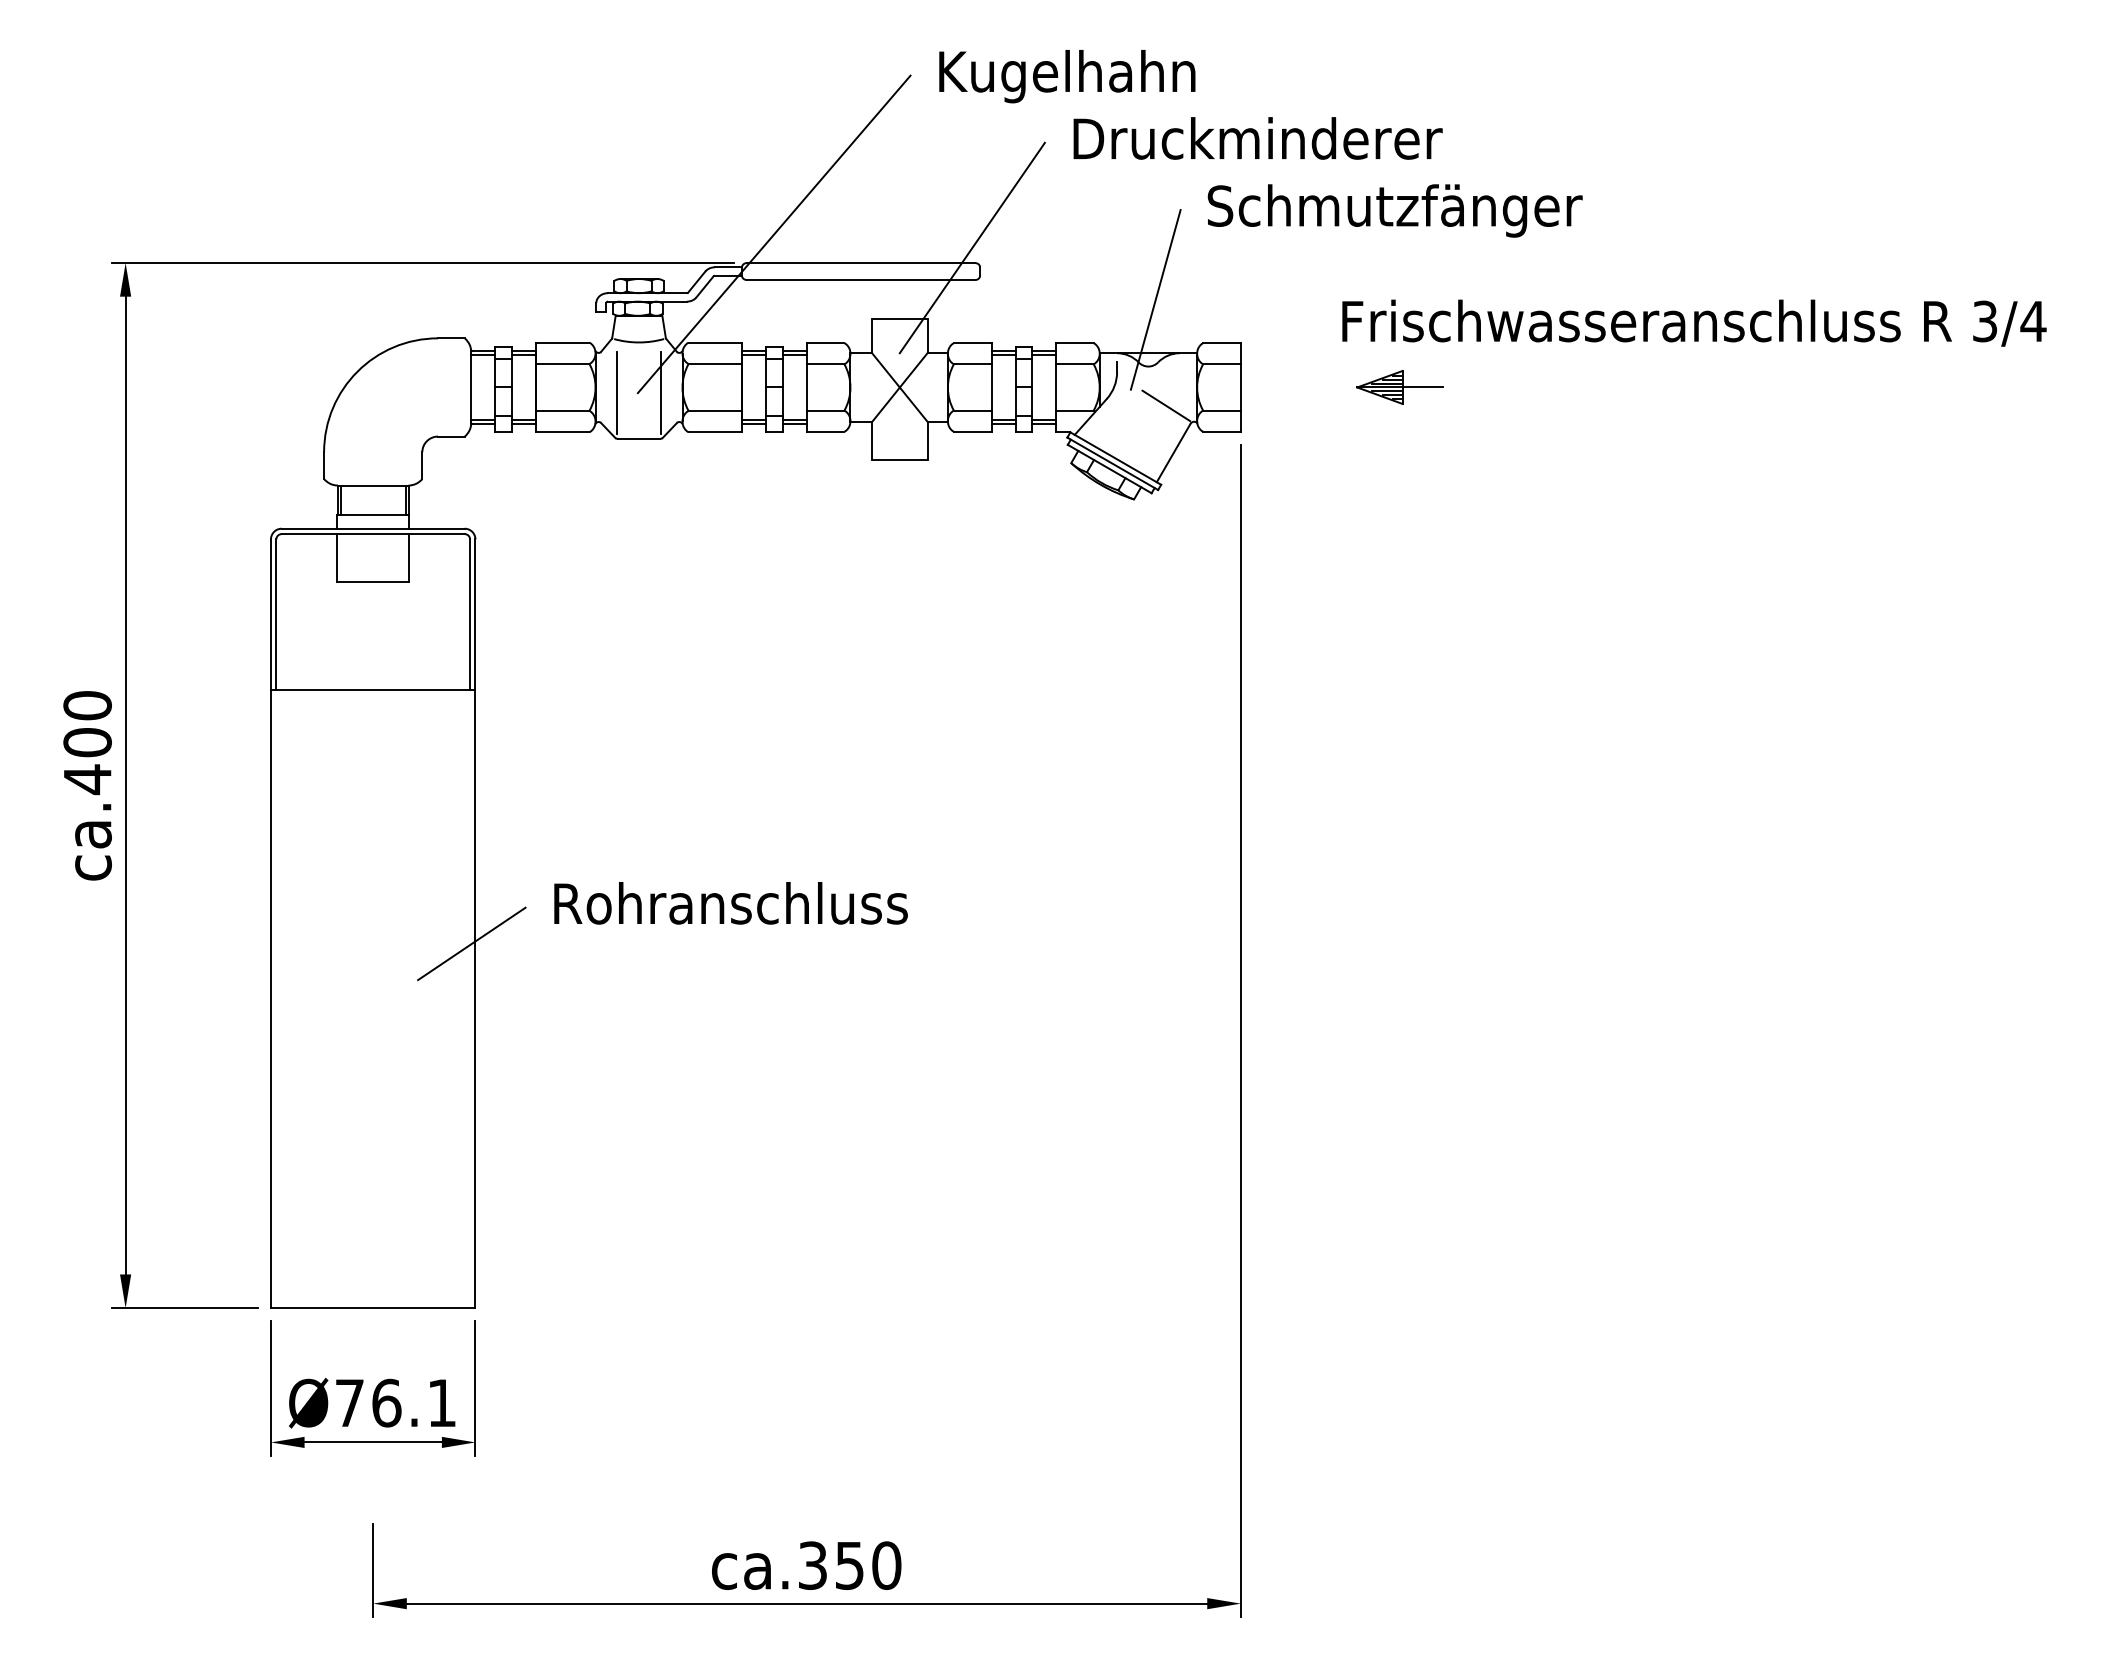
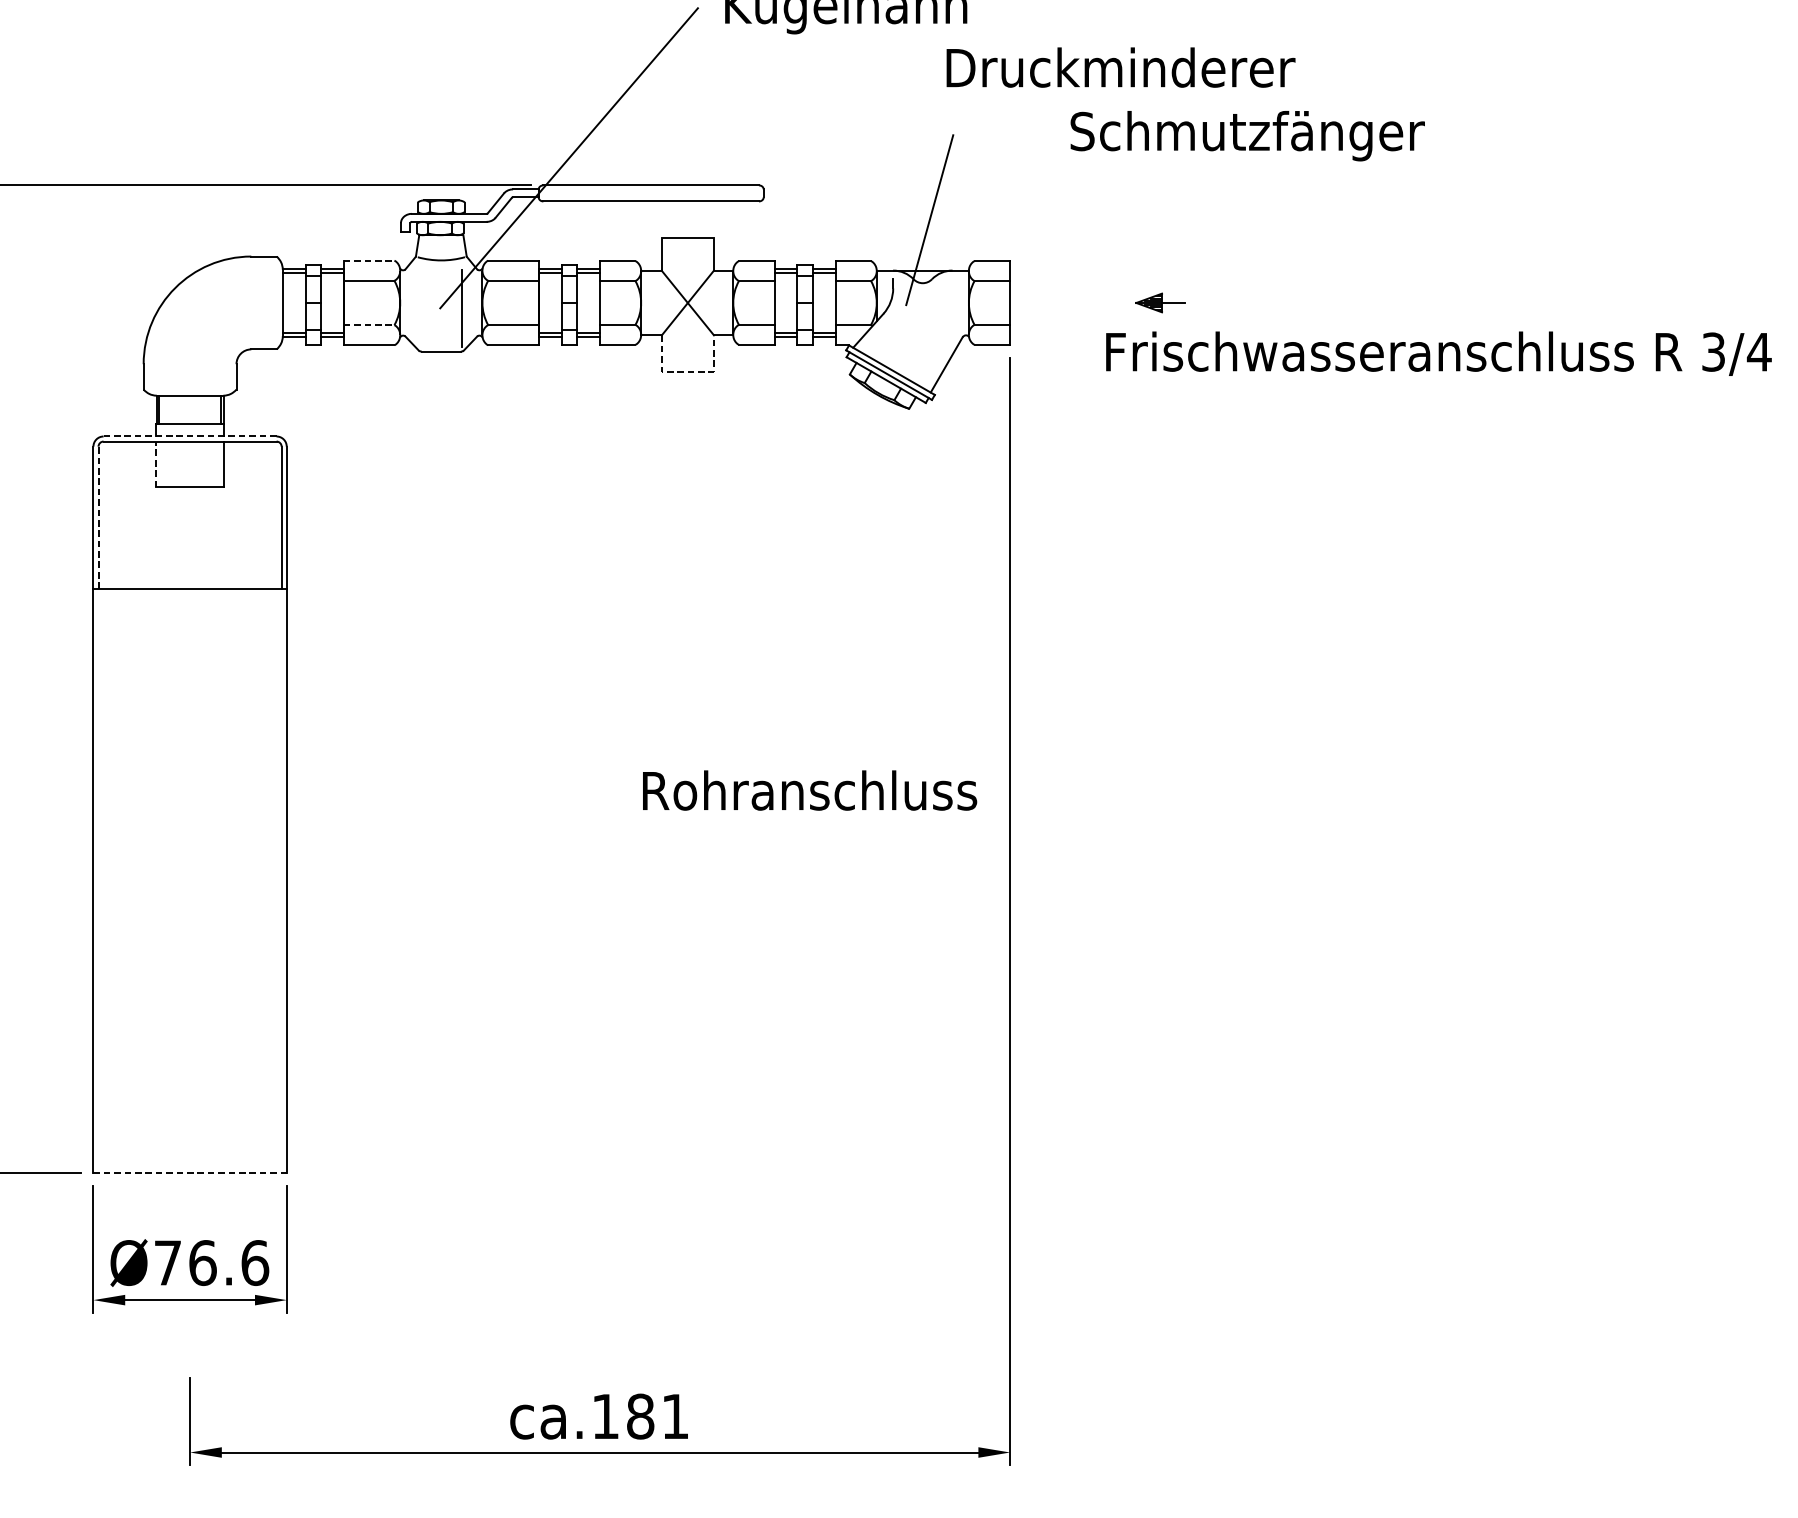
text: (1257, 138) -> (1120, 67), moved
text: (1394, 210) -> (1247, 135), moved
line: (971, 247) -> (755, 170), removed
text: (1694, 322) -> (1438, 353), moved
line: (562, 342) -> (368, 260), solid -> dashed
part: (1399, 387) -> (1160, 303), size x0.6
line: (616, 393) -> (420, 308), removed
line: (1166, 405) -> (939, 320), removed
line: (562, 410) -> (368, 324), solid -> dashed
line: (899, 460) -> (687, 372), solid -> dashed
line: (373, 528) -> (190, 436), solid -> dashed
line: (337, 557) -> (156, 463), solid -> dashed
line: (276, 614) -> (98, 517), solid -> dashed
text: (730, 903) -> (809, 790), moved
line: (471, 943) -> (282, 828), removed
line: (373, 1308) -> (190, 1173), solid -> dashed
text: (441, 1402) -> (254, 1262), Ø76.1 -> Ø76.6
text: (850, 1565) -> (641, 1416), ca.350 -> ca.181

